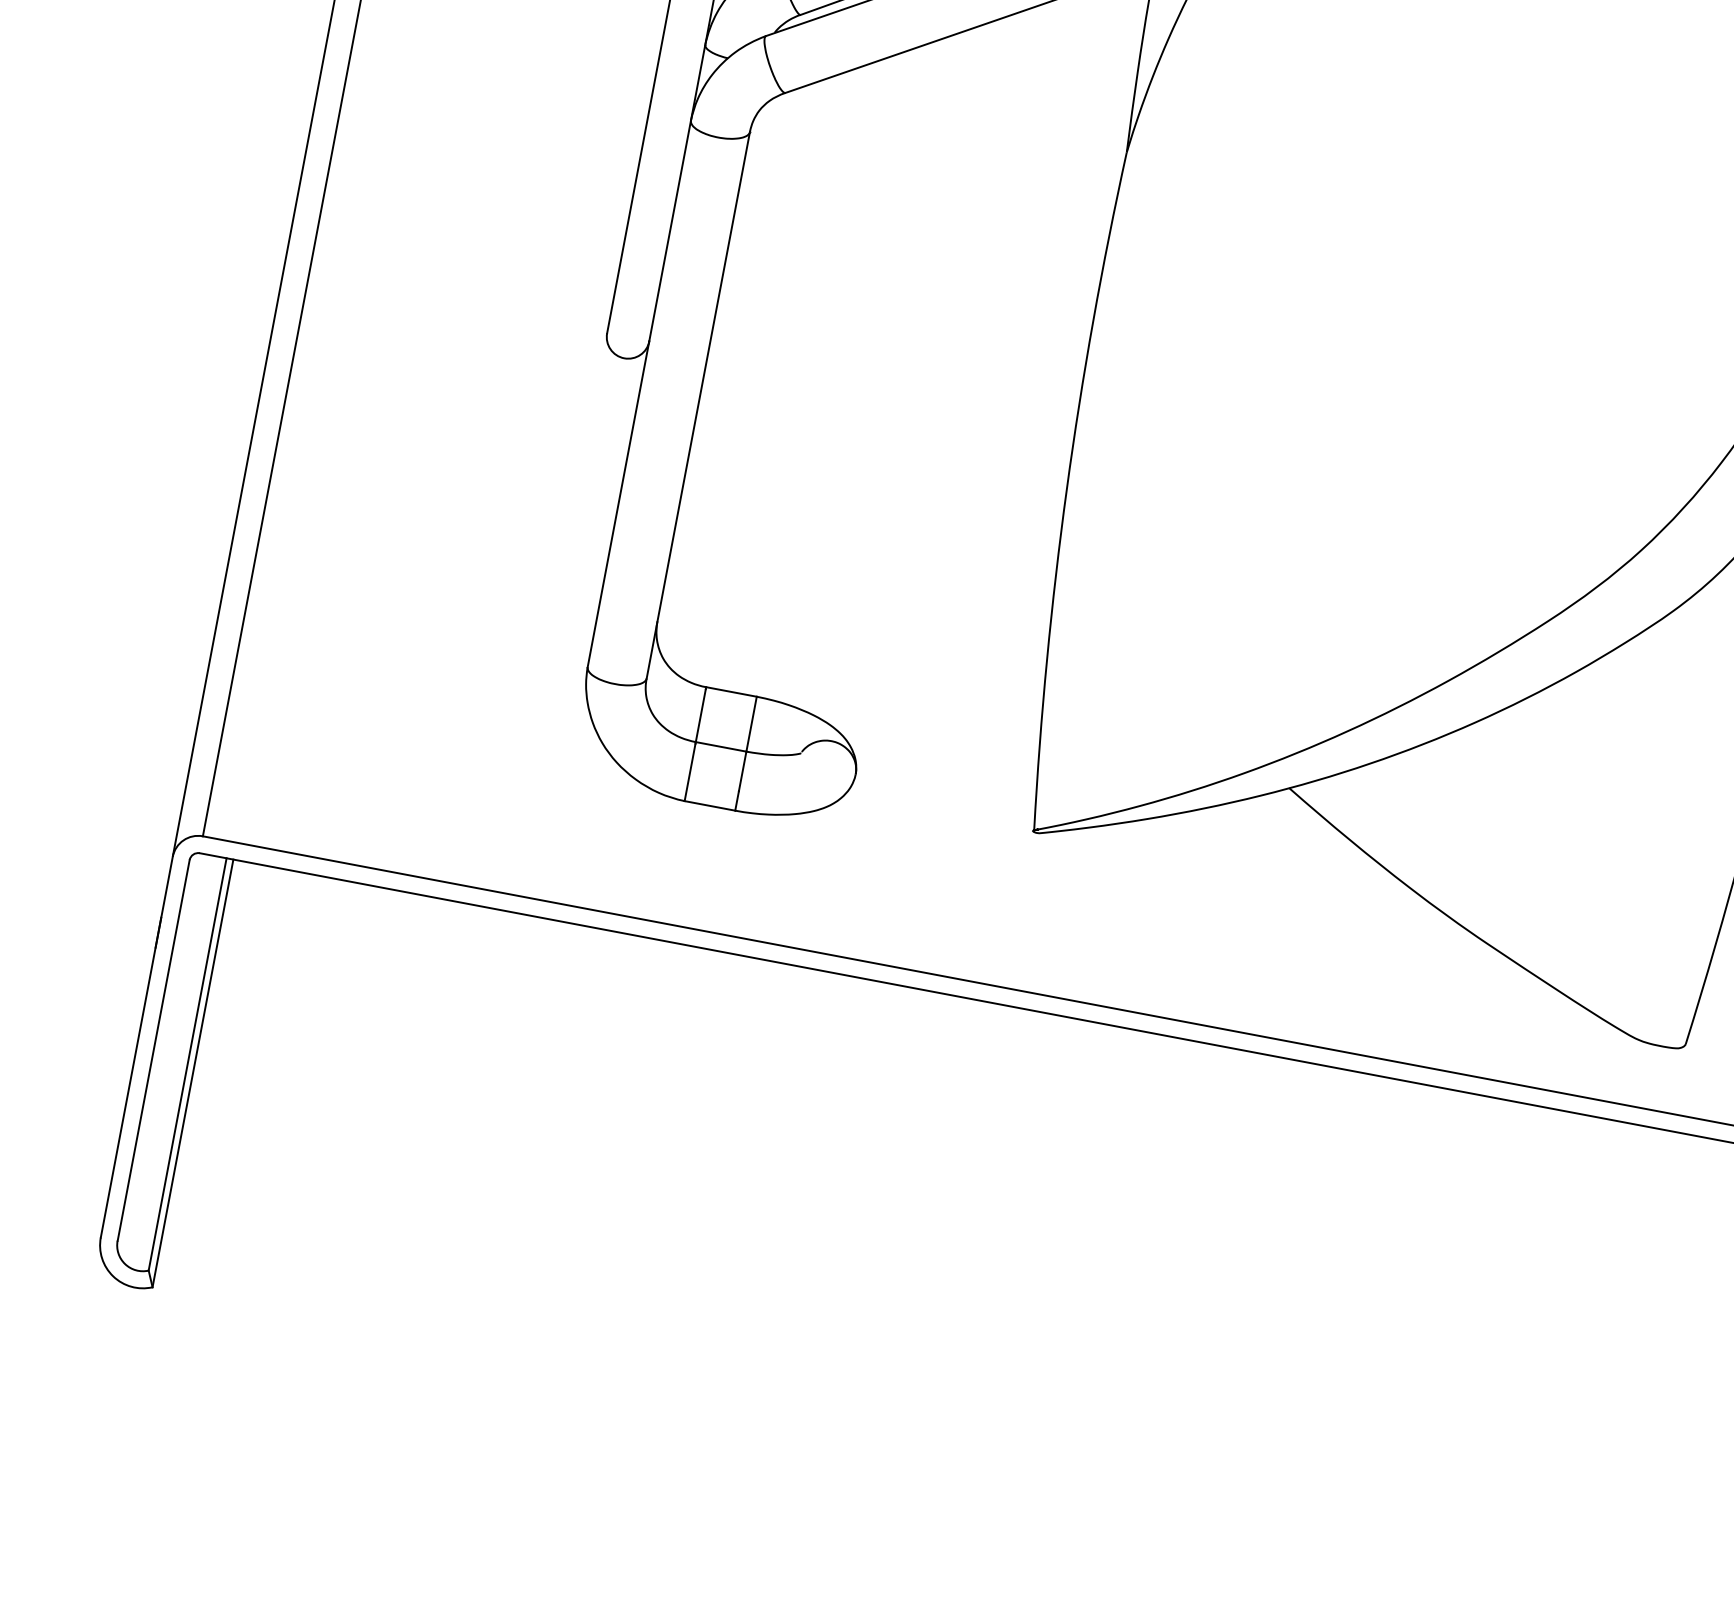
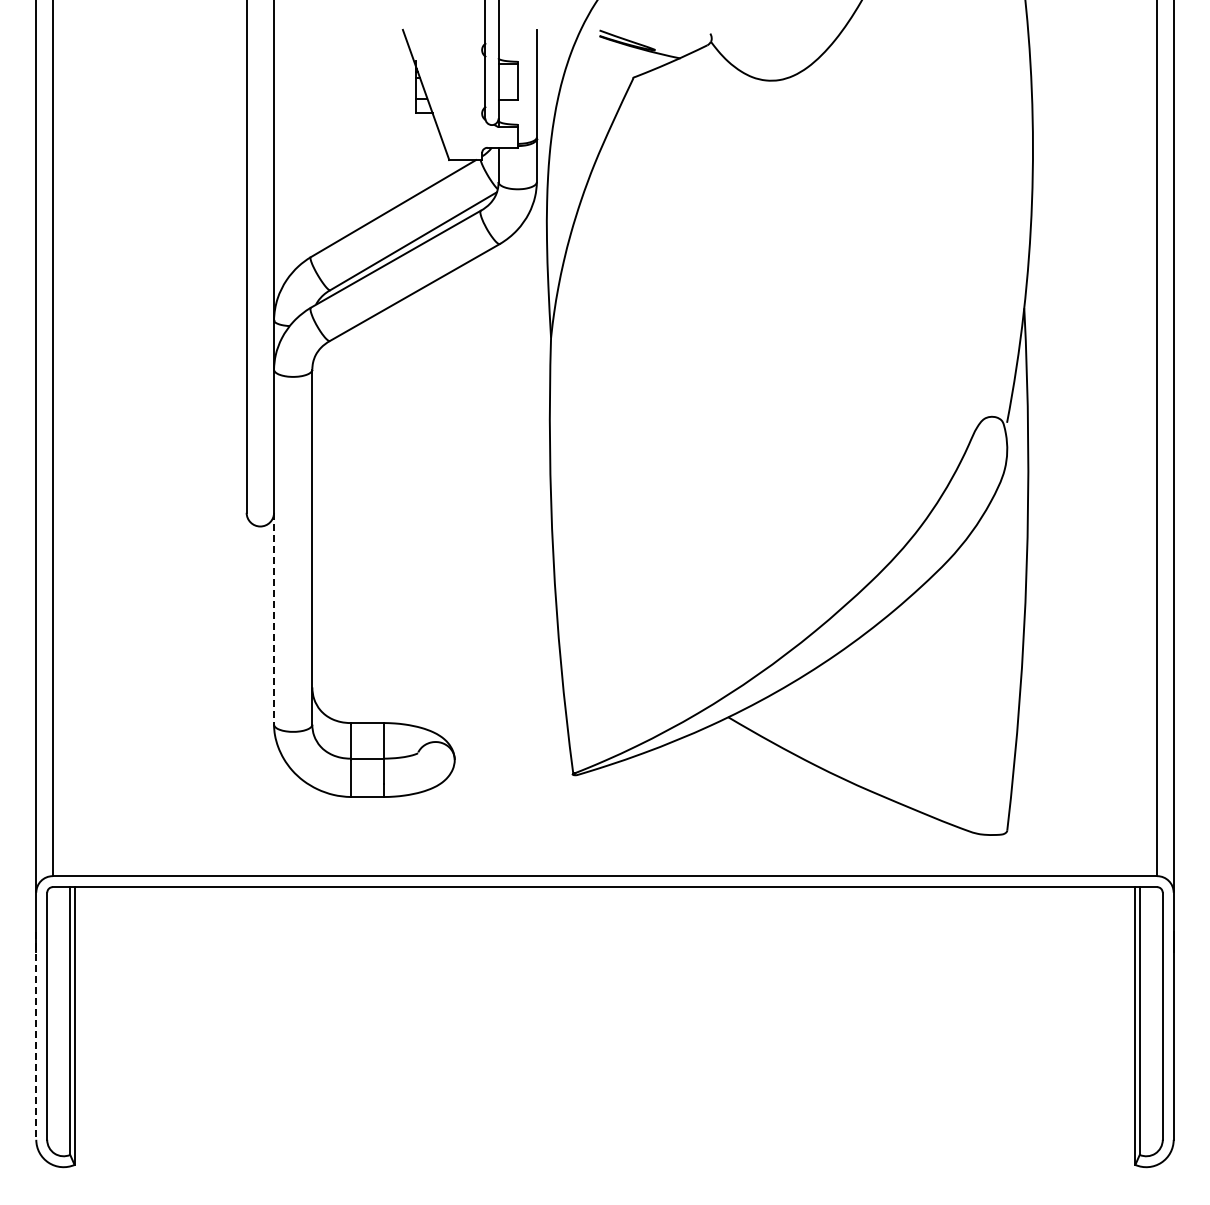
line: (619, 504) -> (274, 618), solid -> dashed
line: (131, 1078) -> (36, 1036), solid -> dashed

